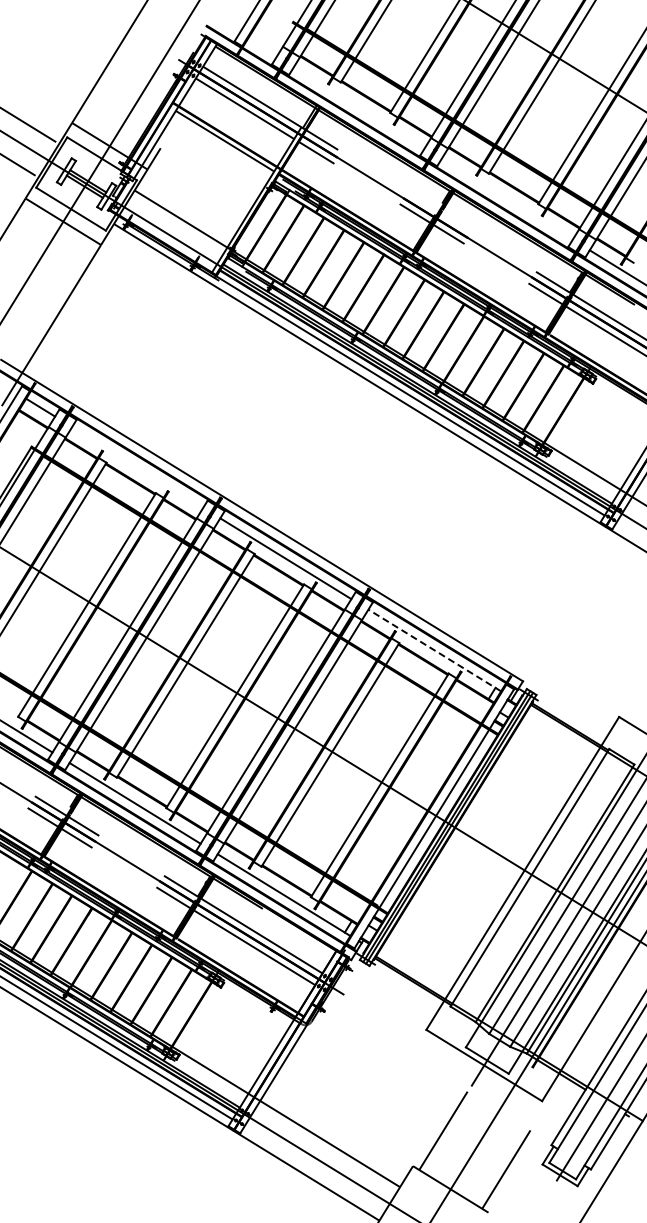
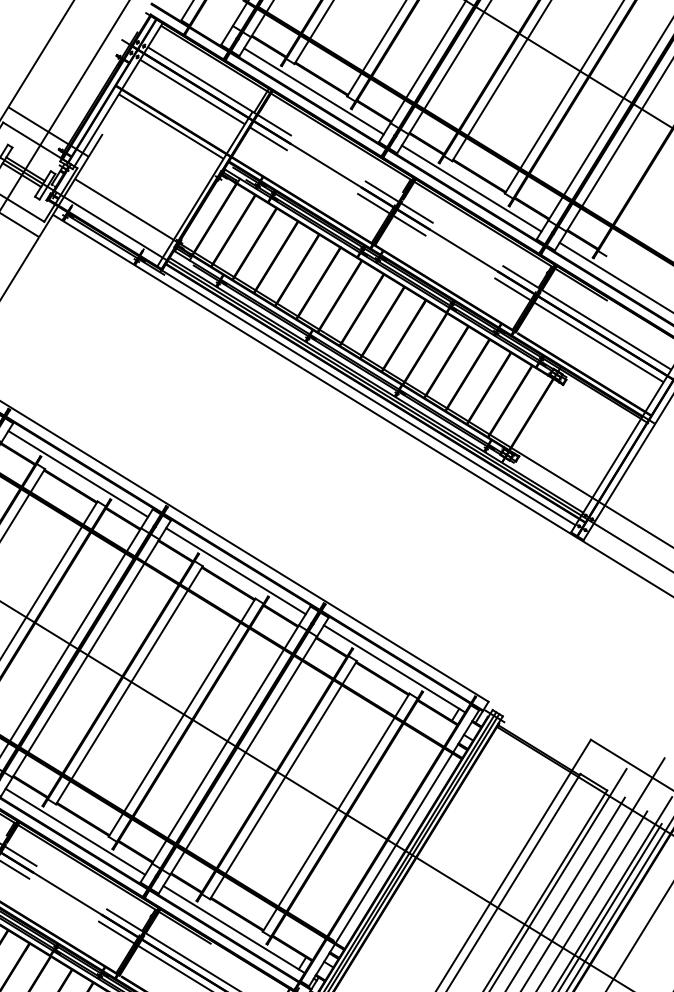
line: (358, 107) -> (313, 90), added
line: (506, 199) -> (470, 188), added
line: (438, 211) -> (398, 201), added
line: (137, 467) -> (78, 474), added
line: (434, 650) -> (394, 668), dashed -> solid

